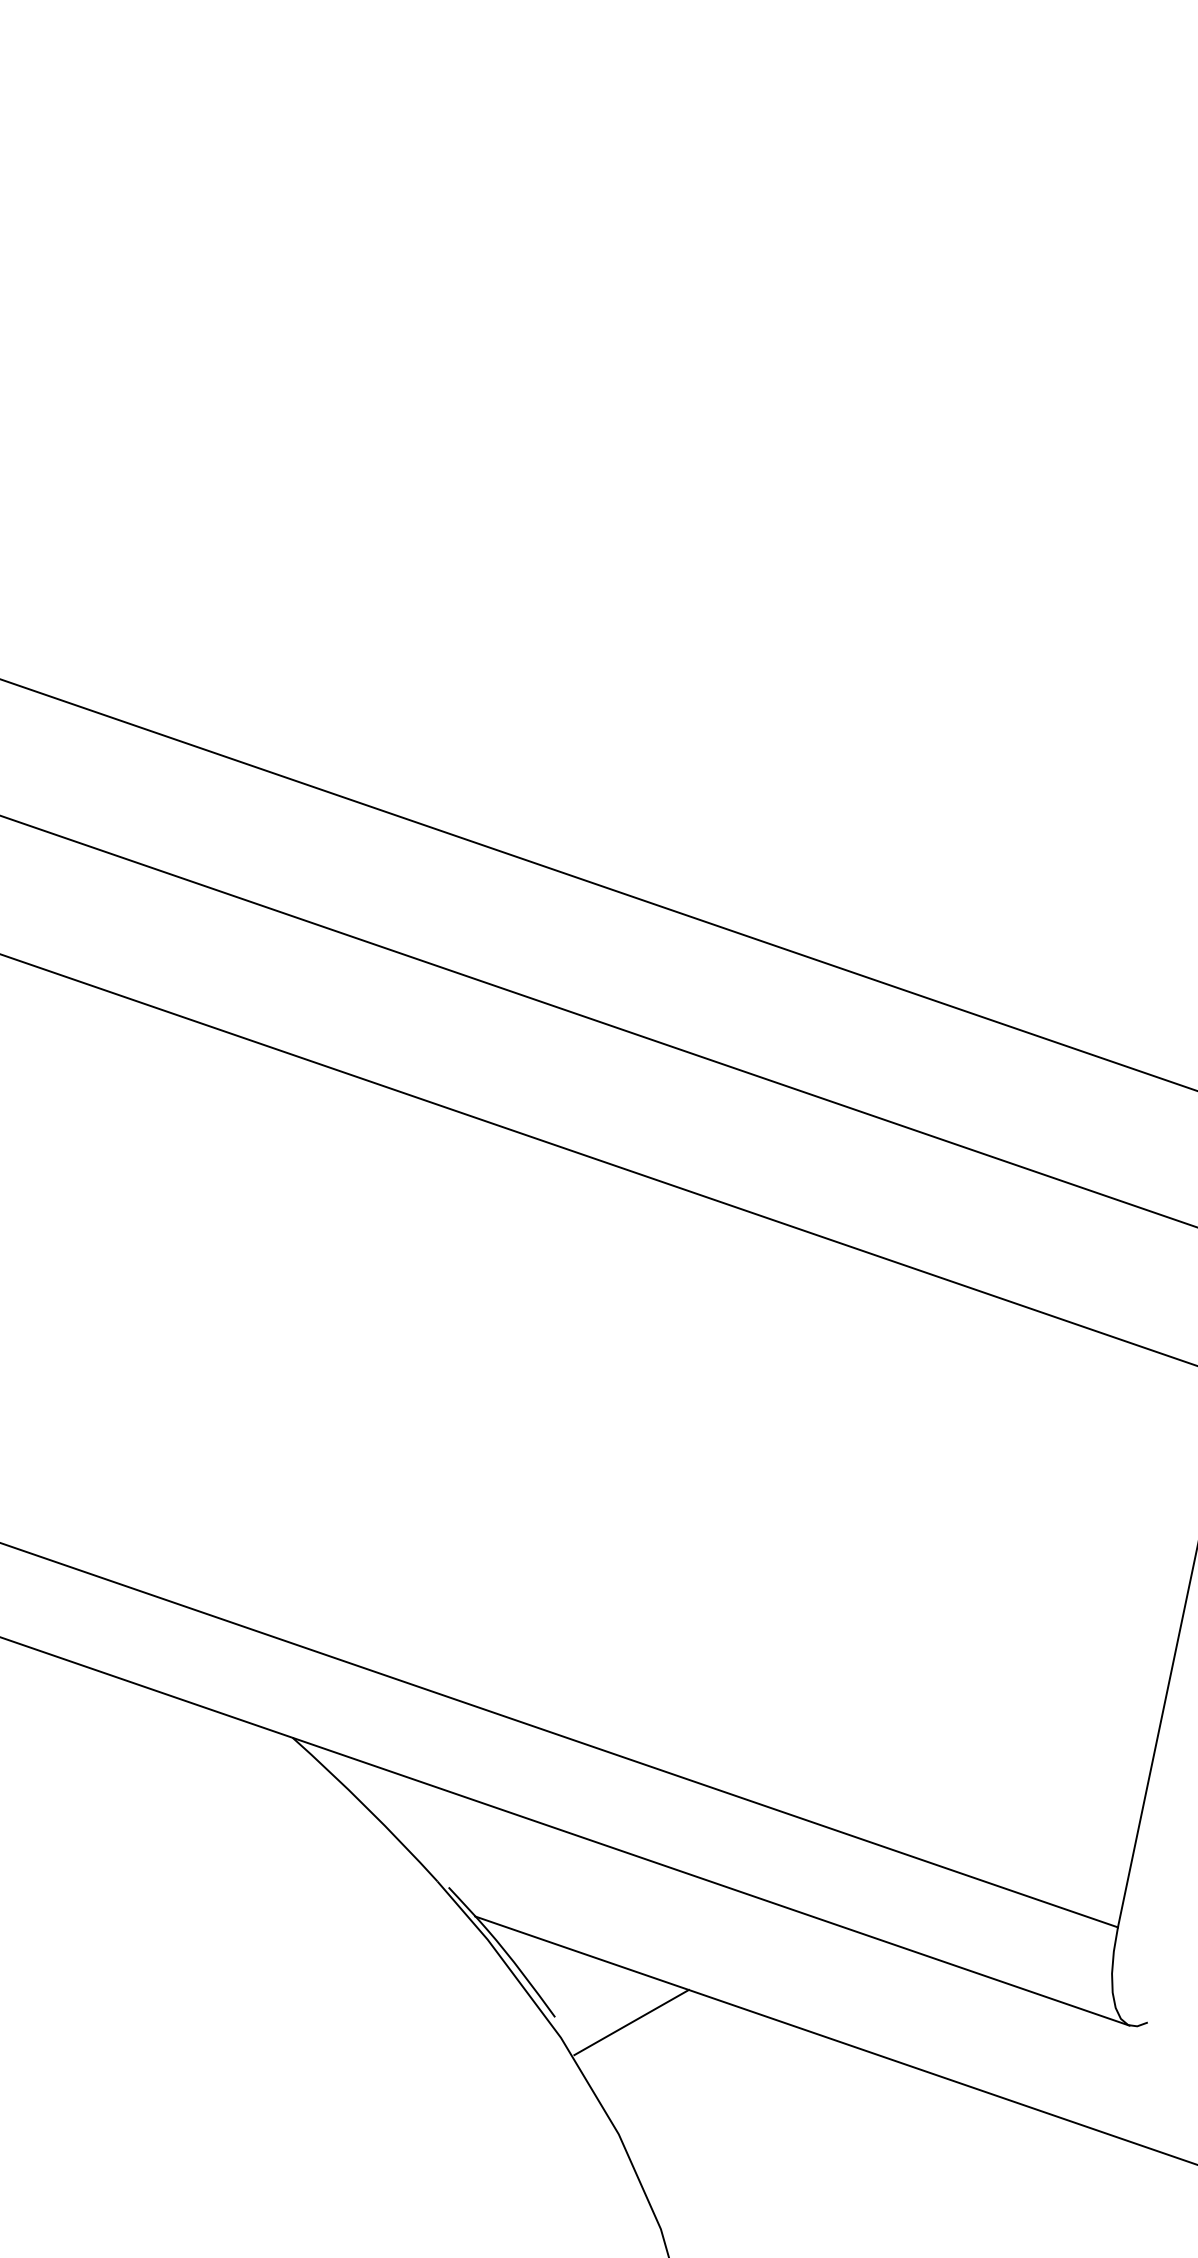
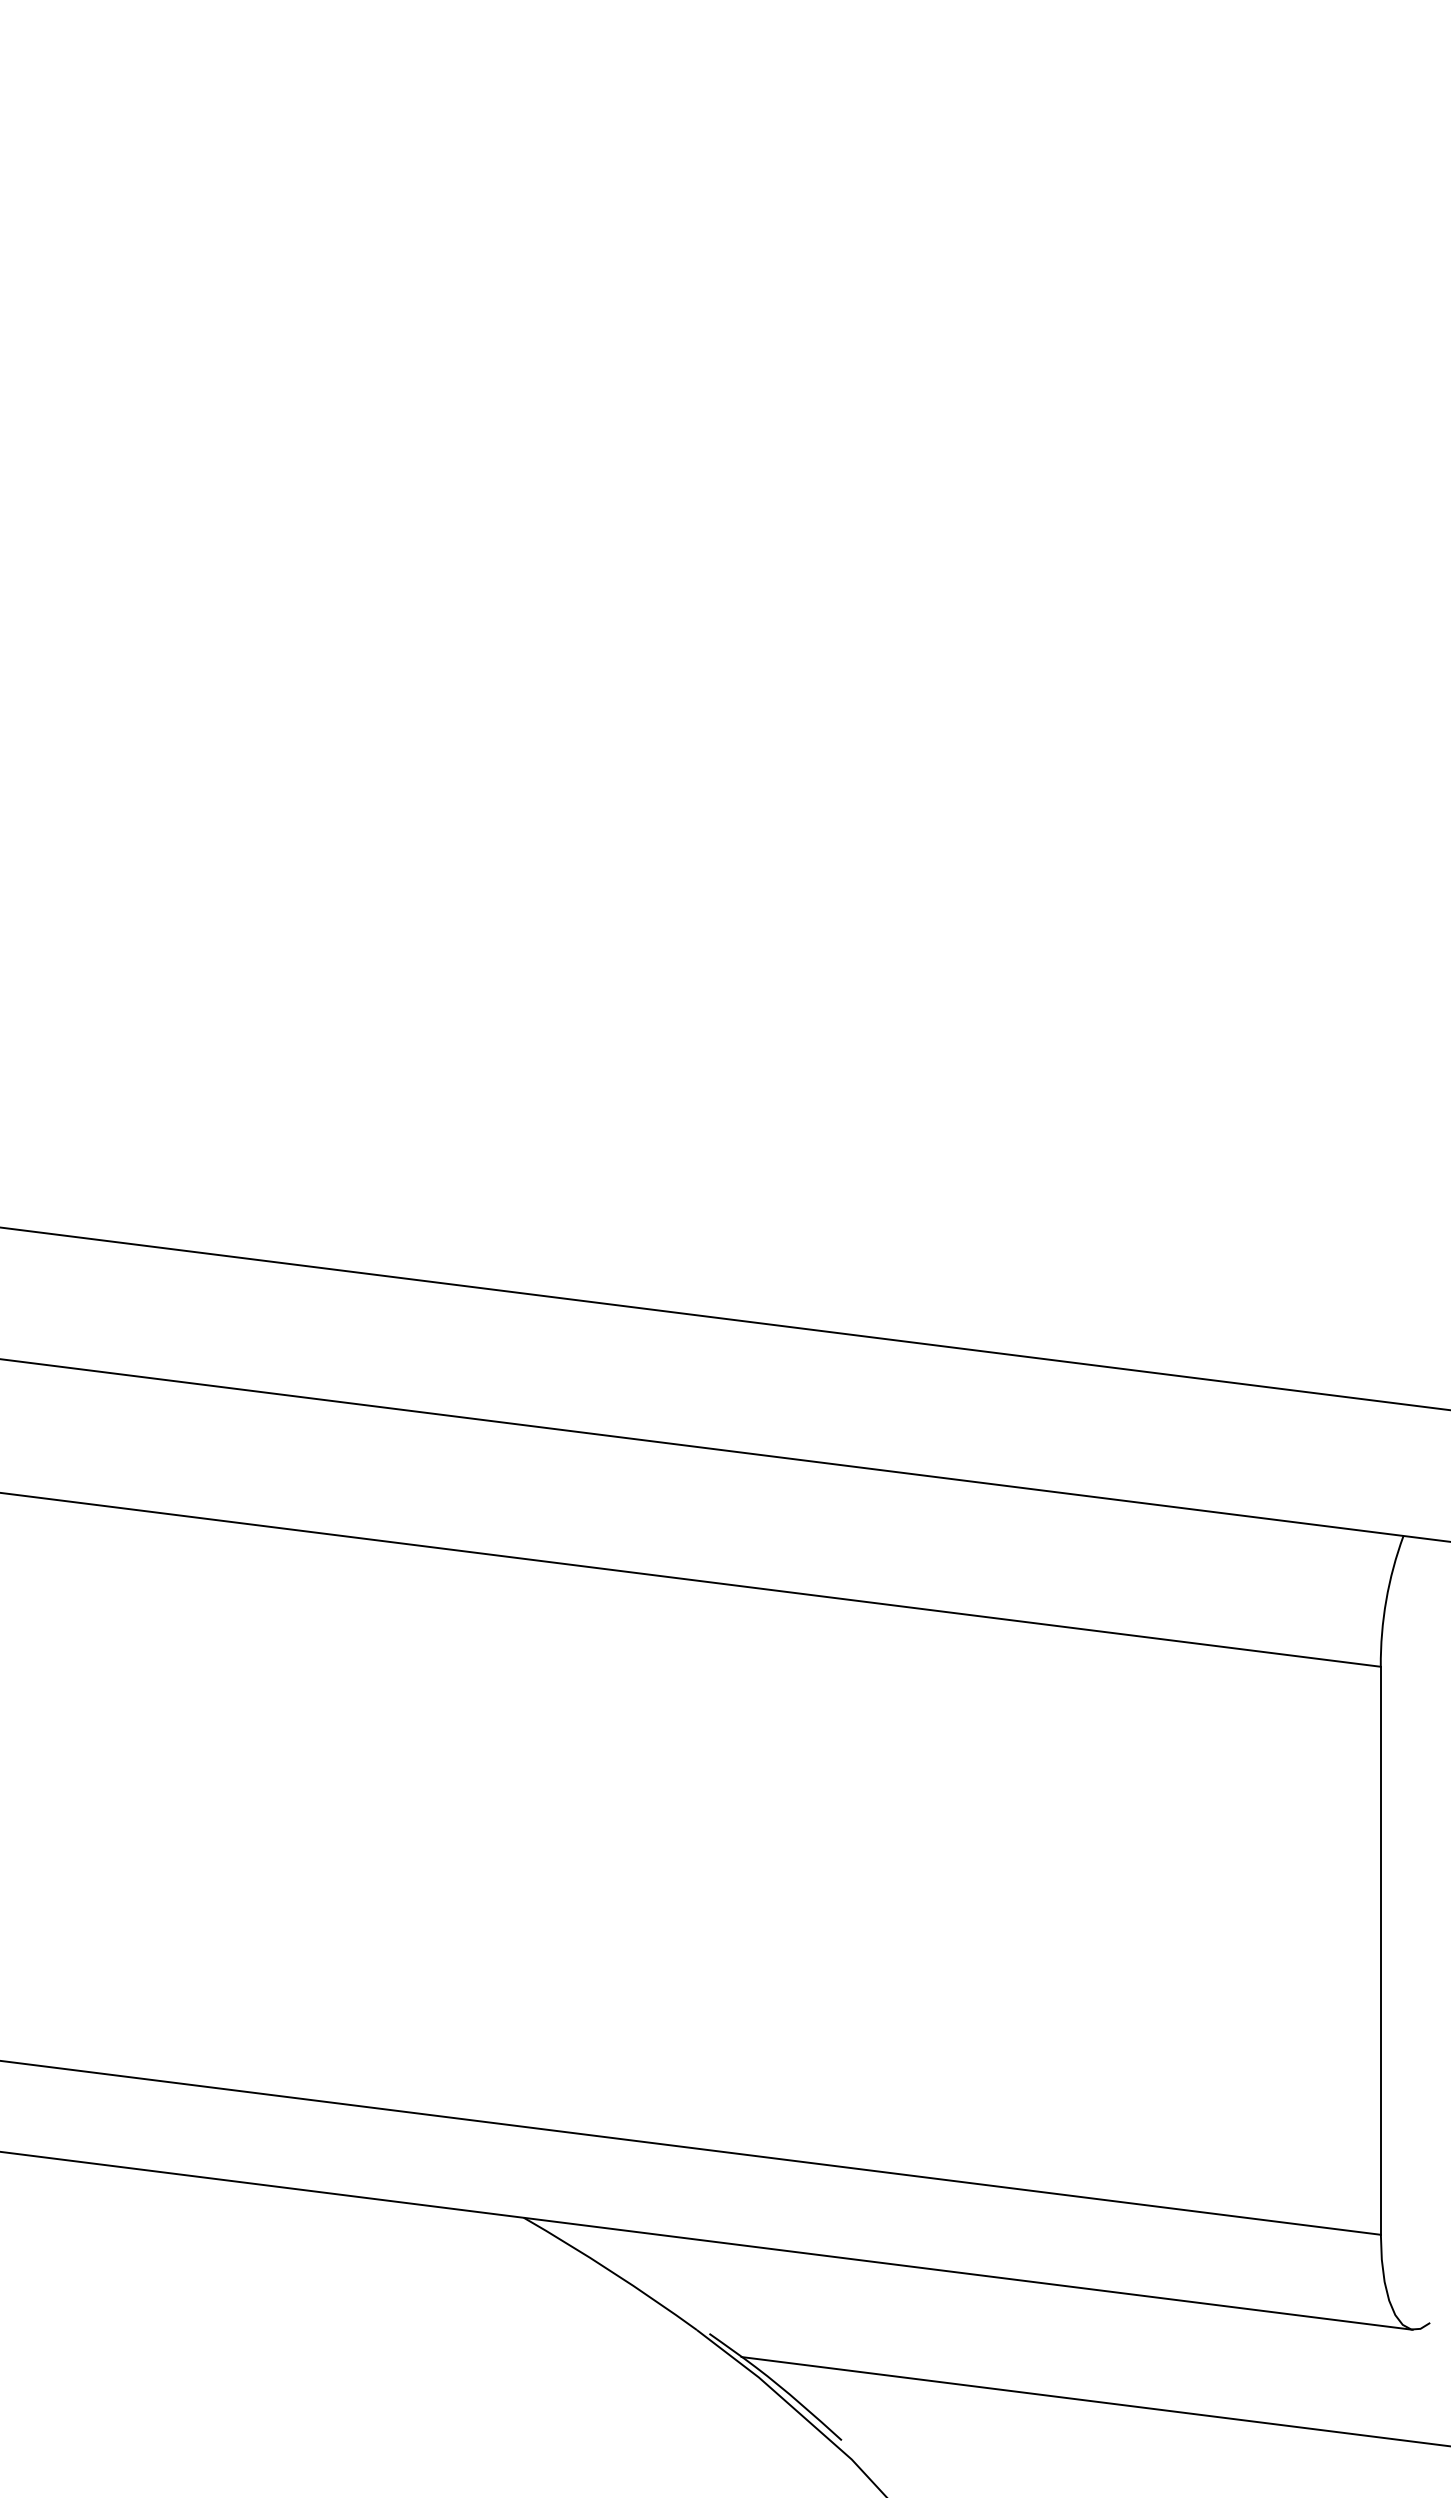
line: (631, 2022) -> (918, 2429), removed

